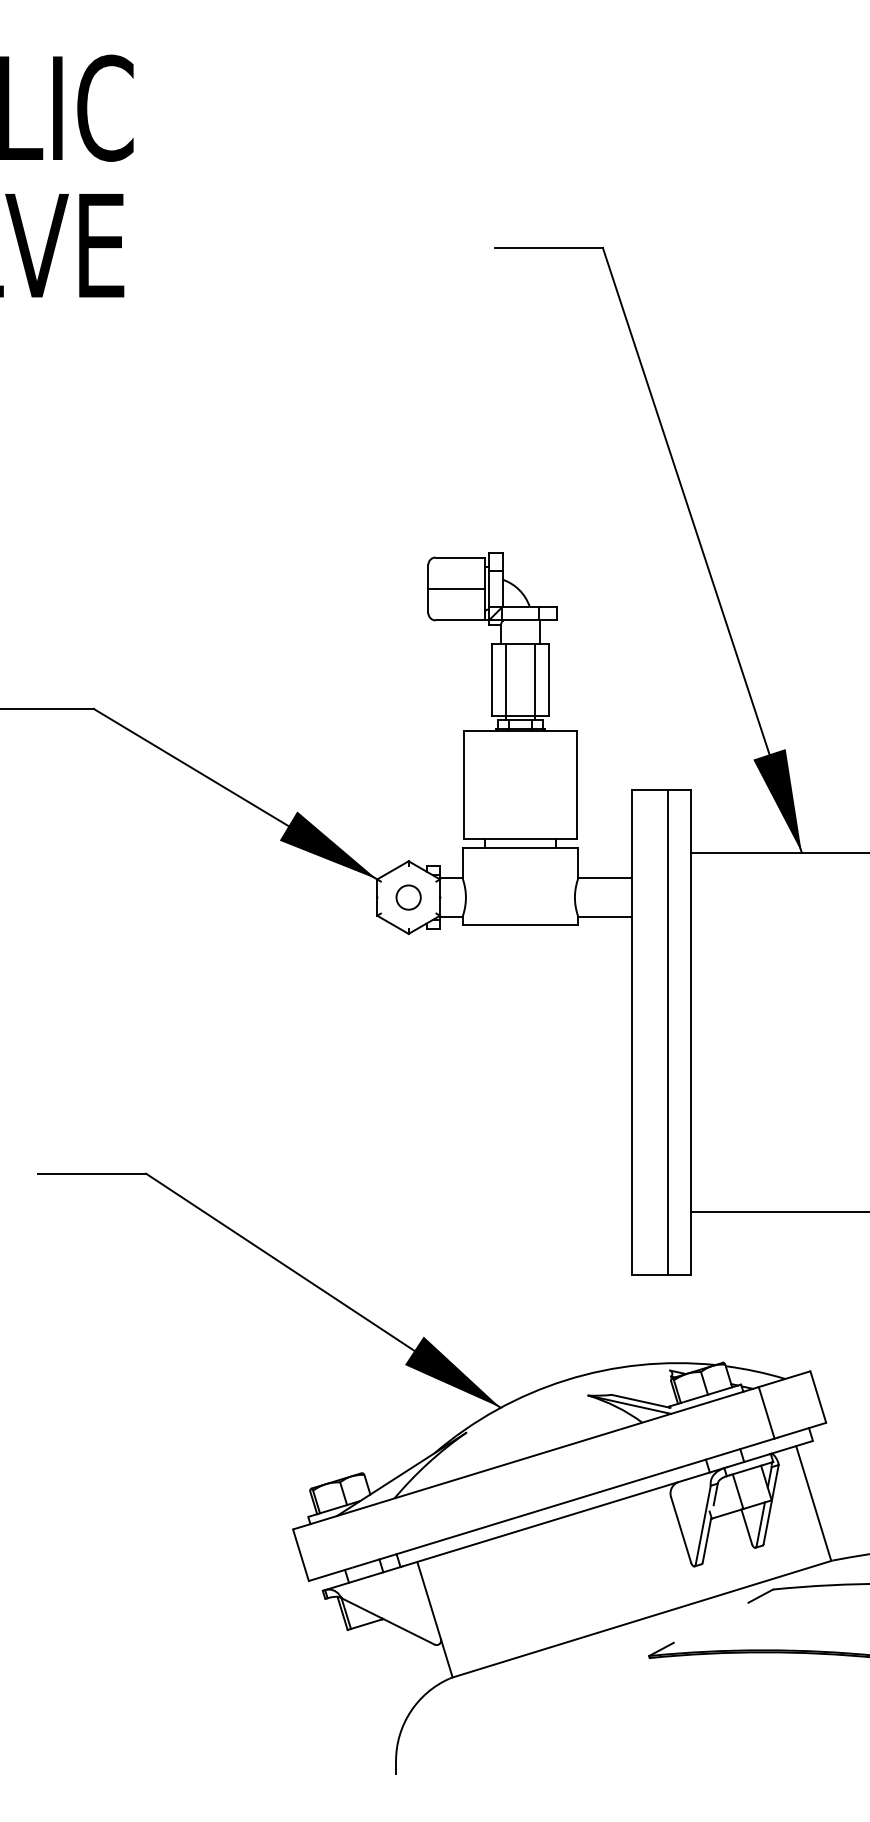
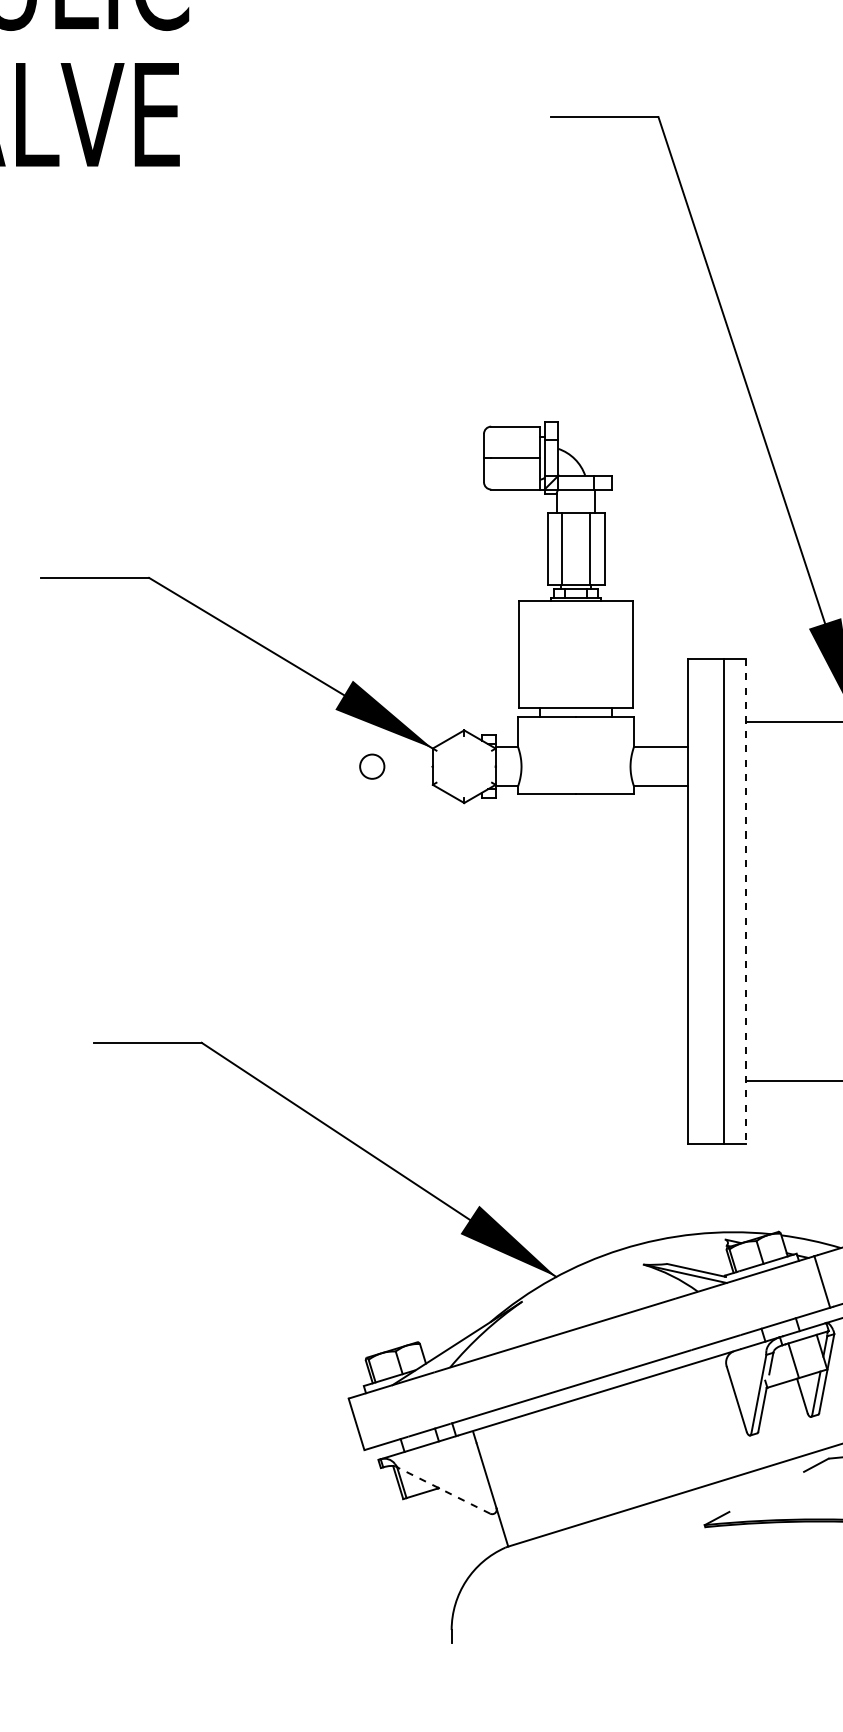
circle: (408, 897) -> (372, 766), moved
line: (690, 1032) -> (746, 901), solid -> dashed
line: (388, 1621) -> (444, 1490), solid -> dashed

